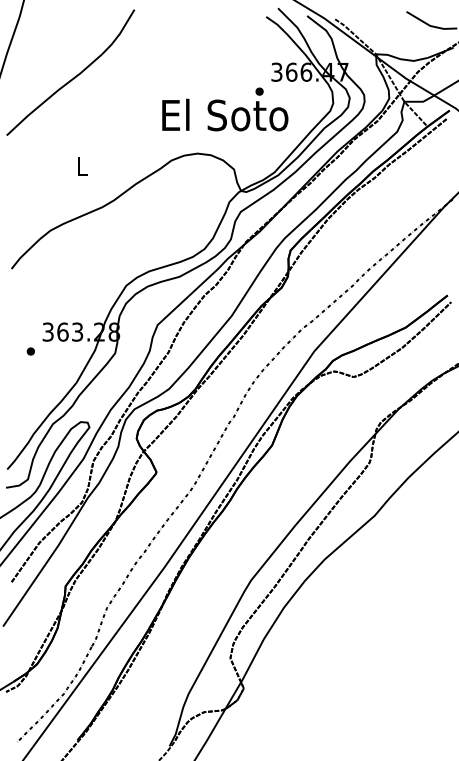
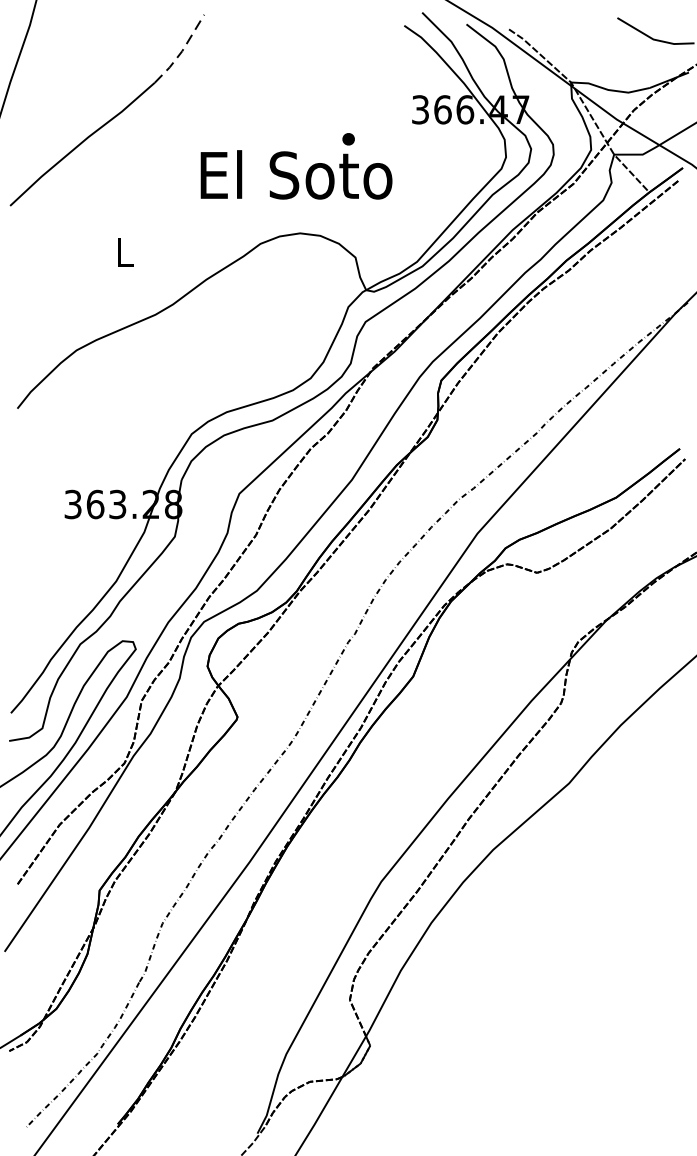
line: (119, 33) -> (181, 50), solid -> dashed
text: (225, 109) -> (296, 166), moved
part: (30, 351) -> (46, 533), removed

